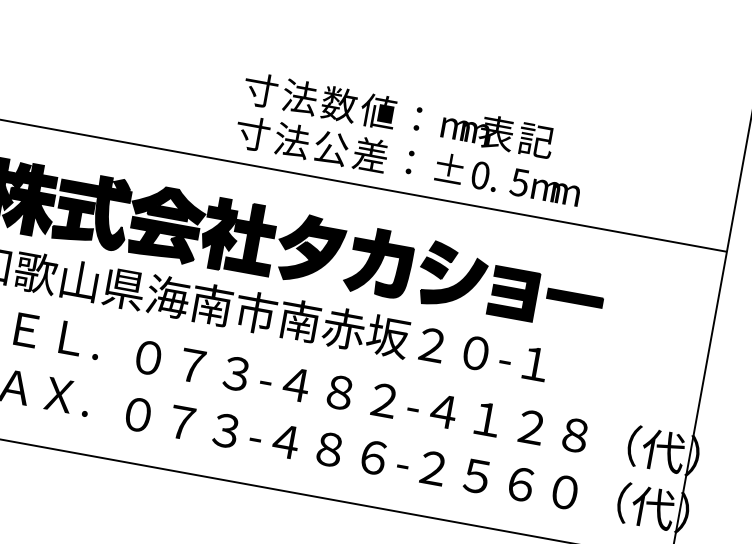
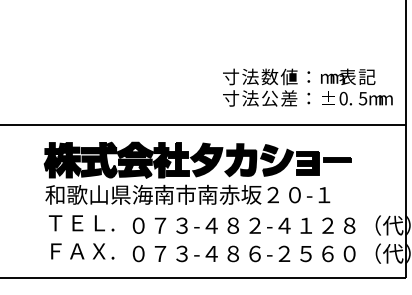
text: (411, 139) -> (307, 87), moved

